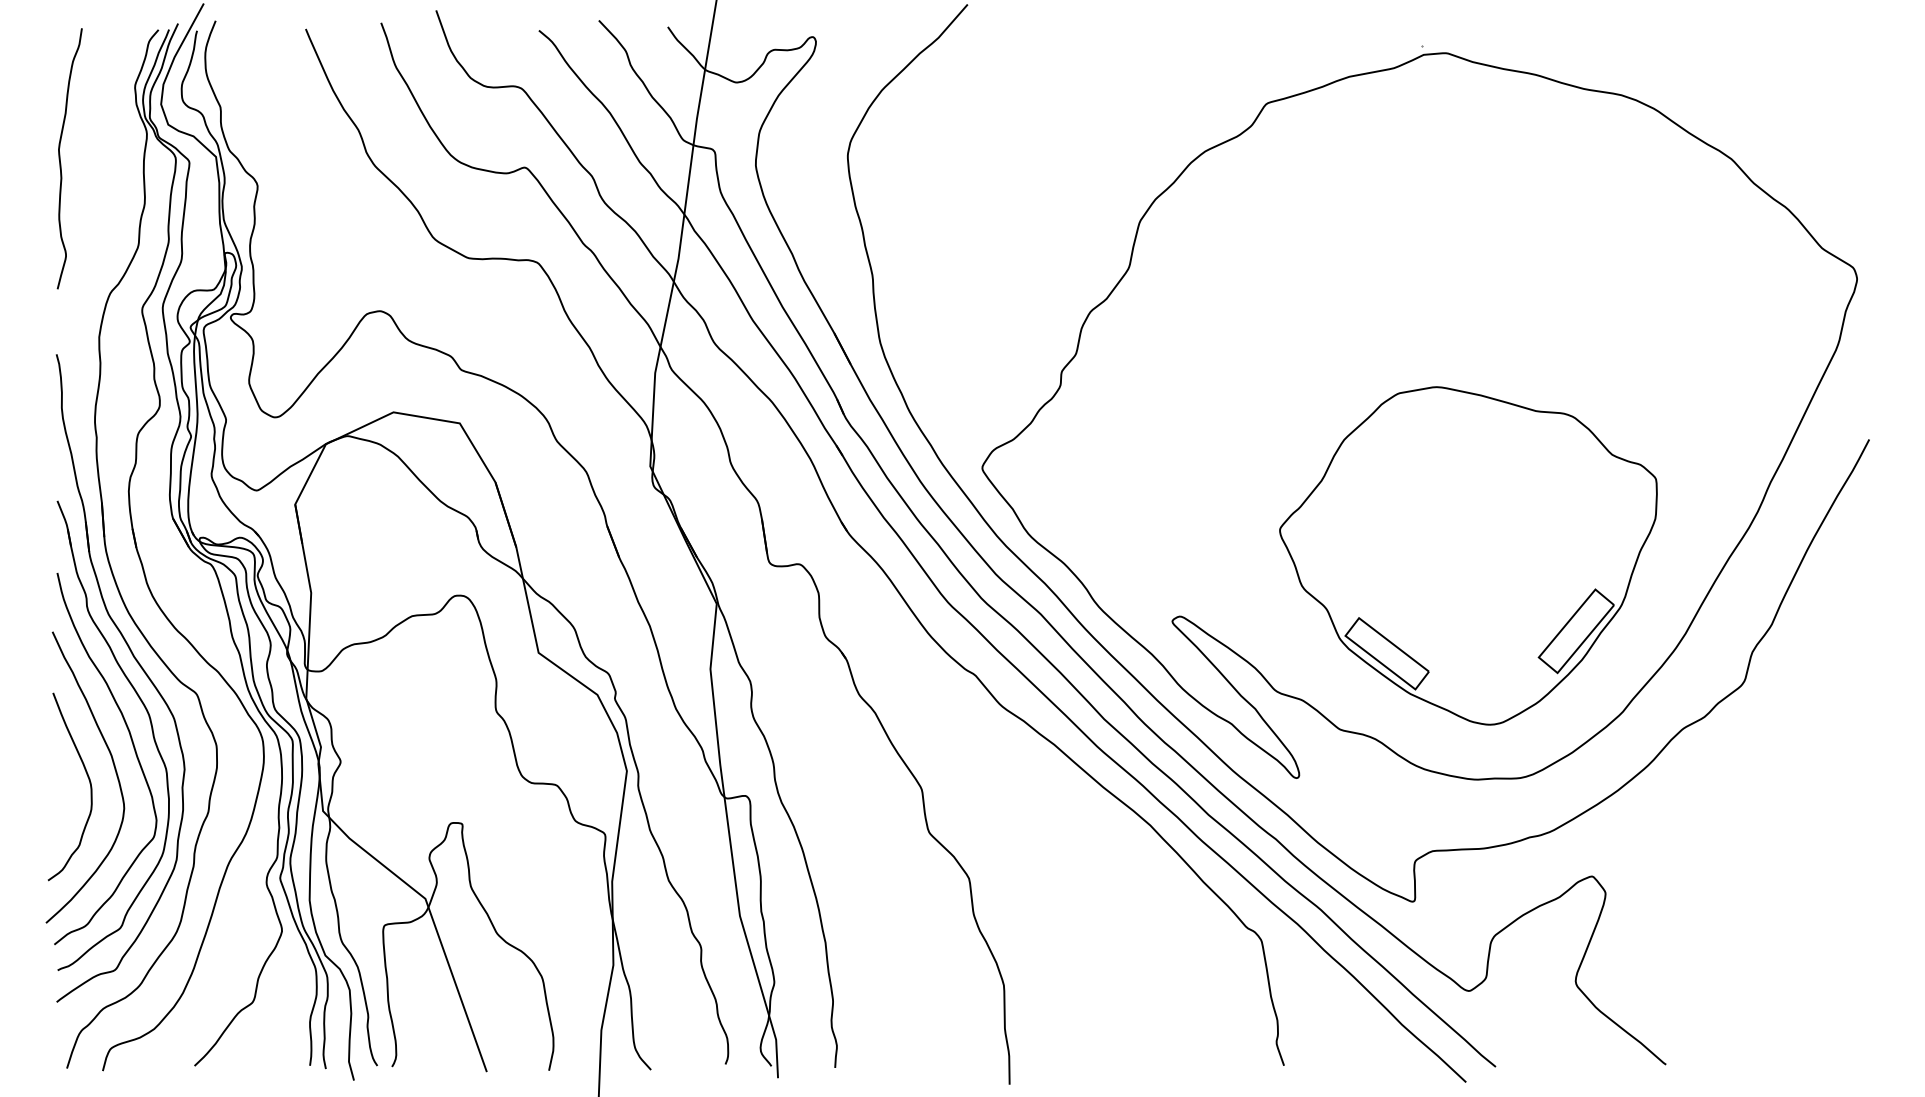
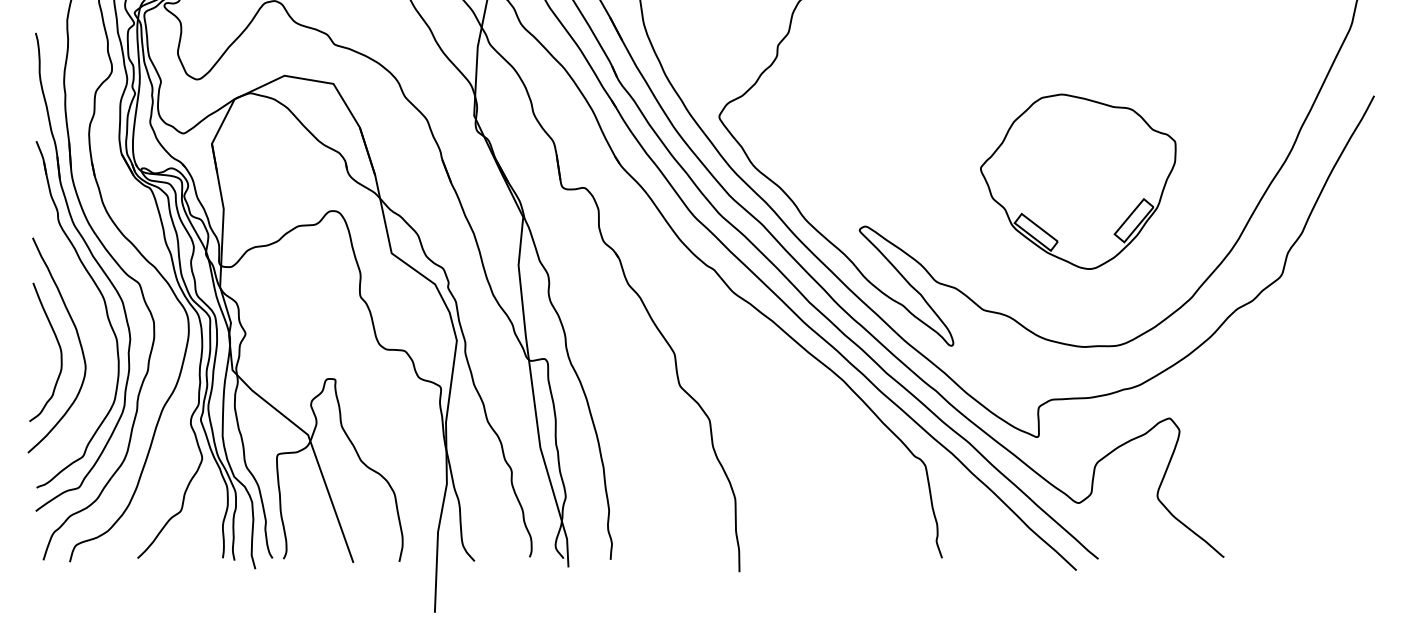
part: (1468, 555) -> (1078, 181), size x0.7
curve: (133, 748) -> (92, 323), removed

